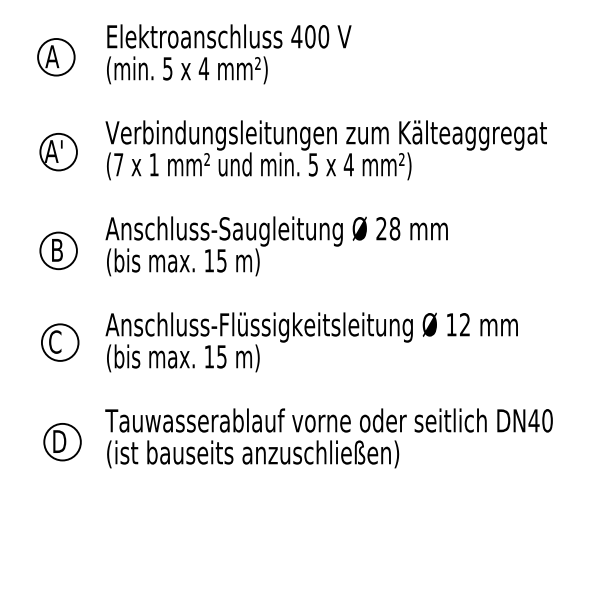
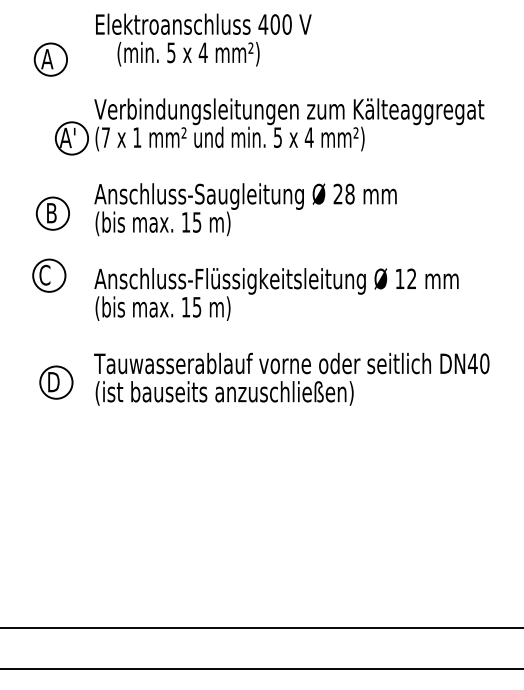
part: (55, 57) -> (50, 59), moved
text: (187, 70) -> (188, 54), moved
part: (58, 152) -> (71, 138), moved
part: (60, 342) -> (49, 275), moved

